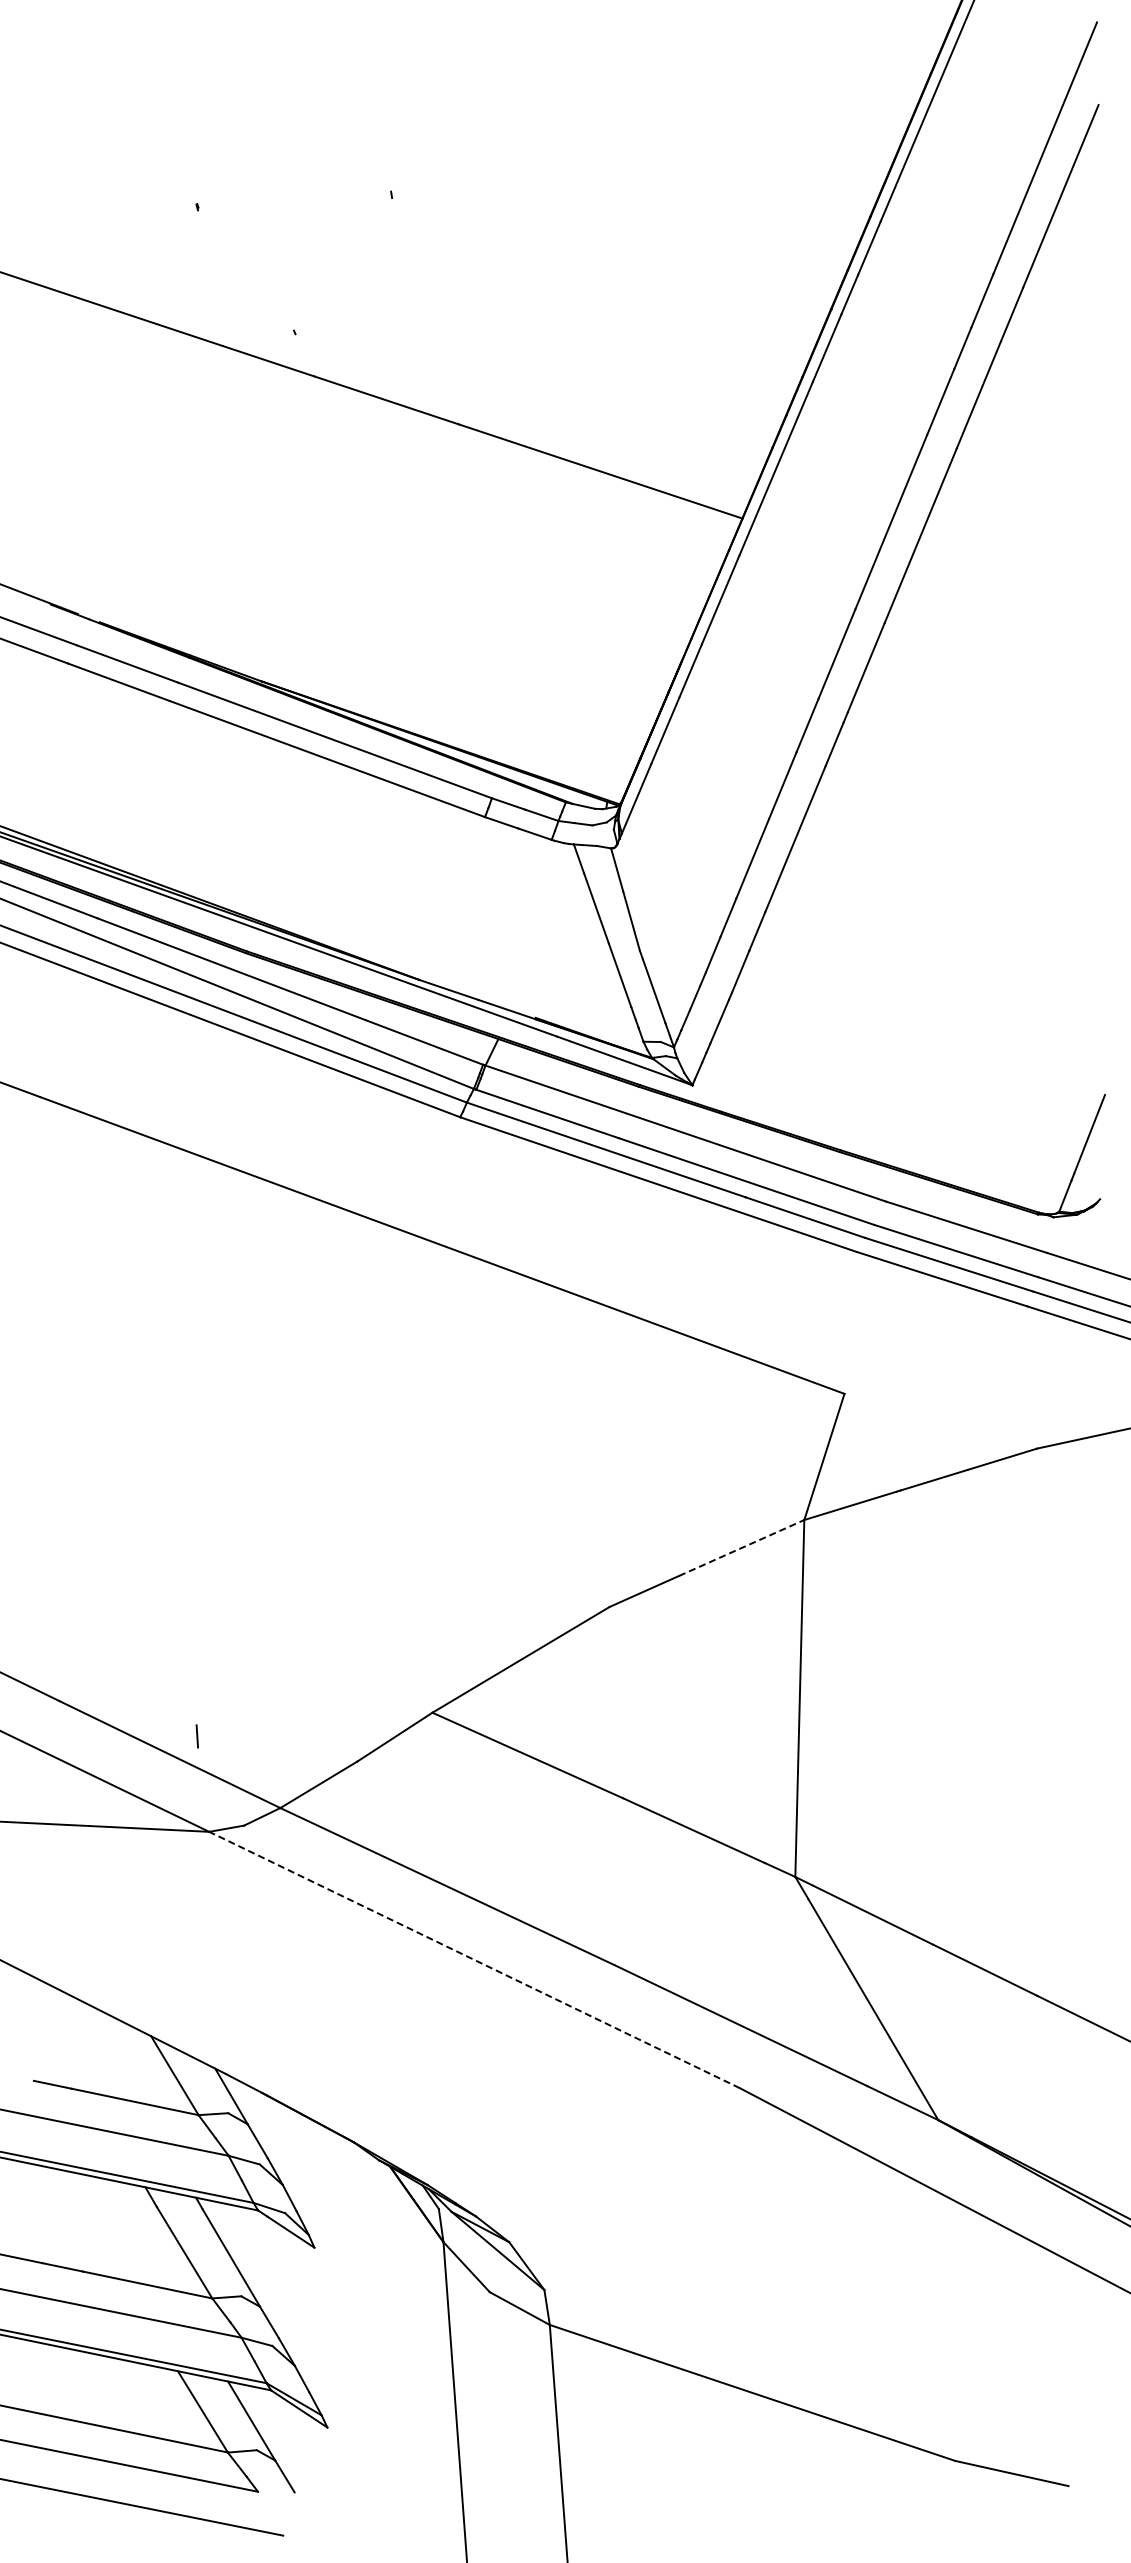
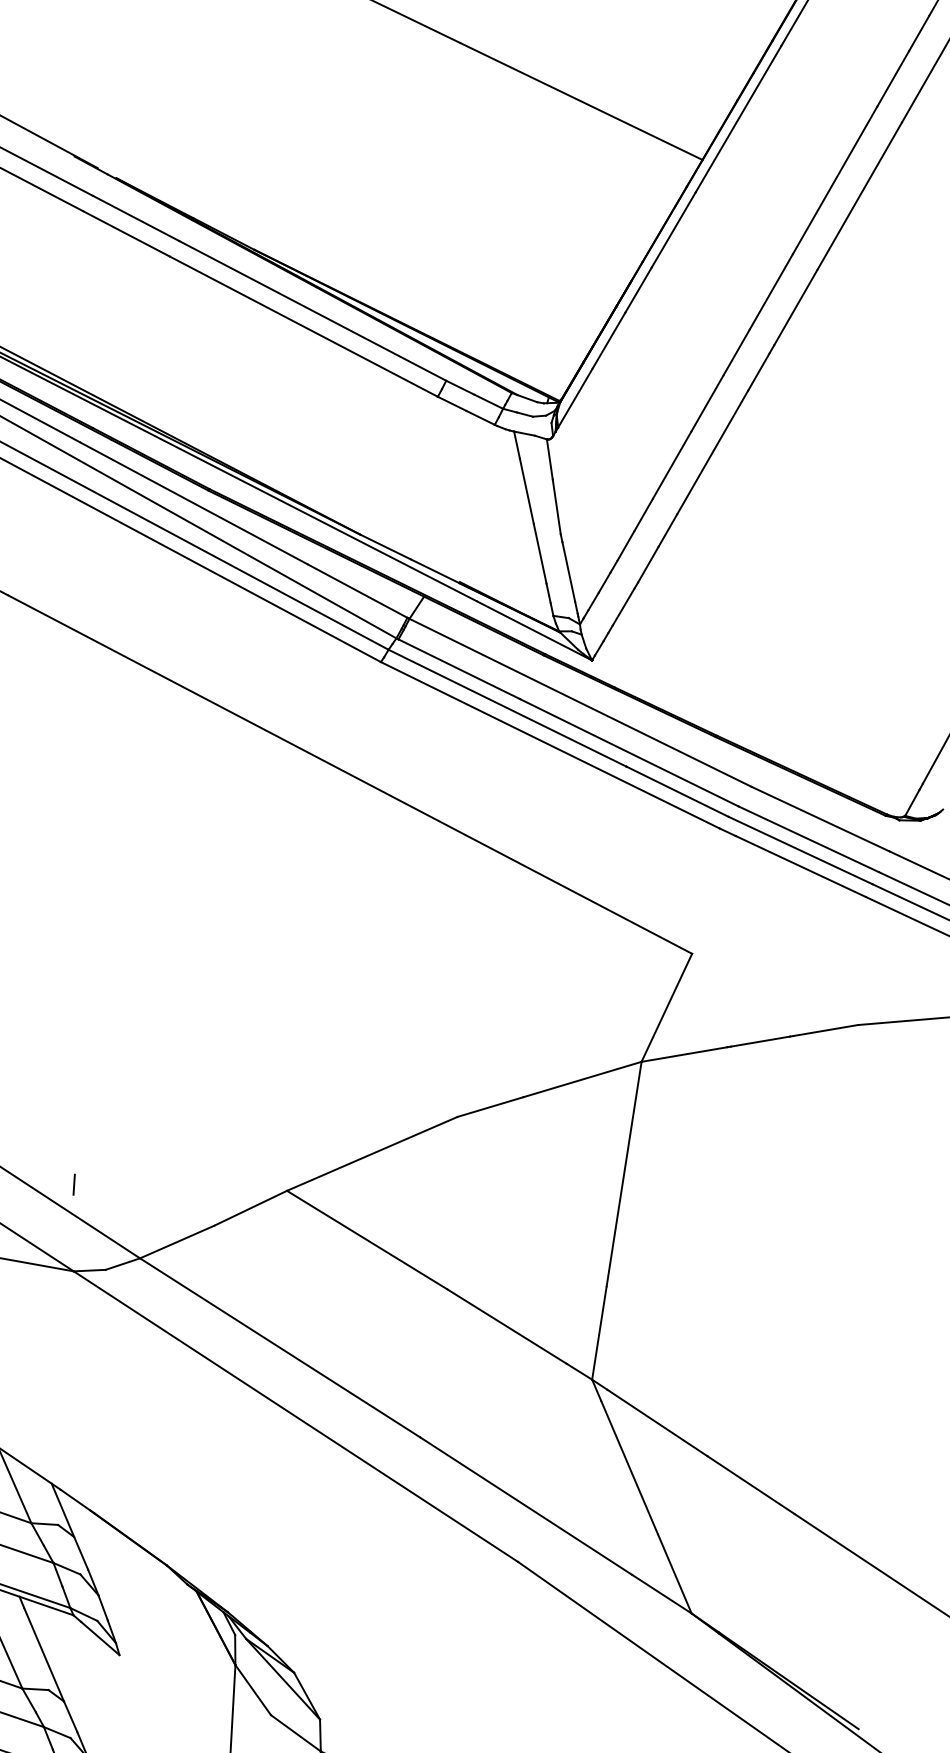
line: (741, 1548) -> (582, 1079), dashed -> solid
line: (474, 1960) -> (295, 1417), dashed -> solid

